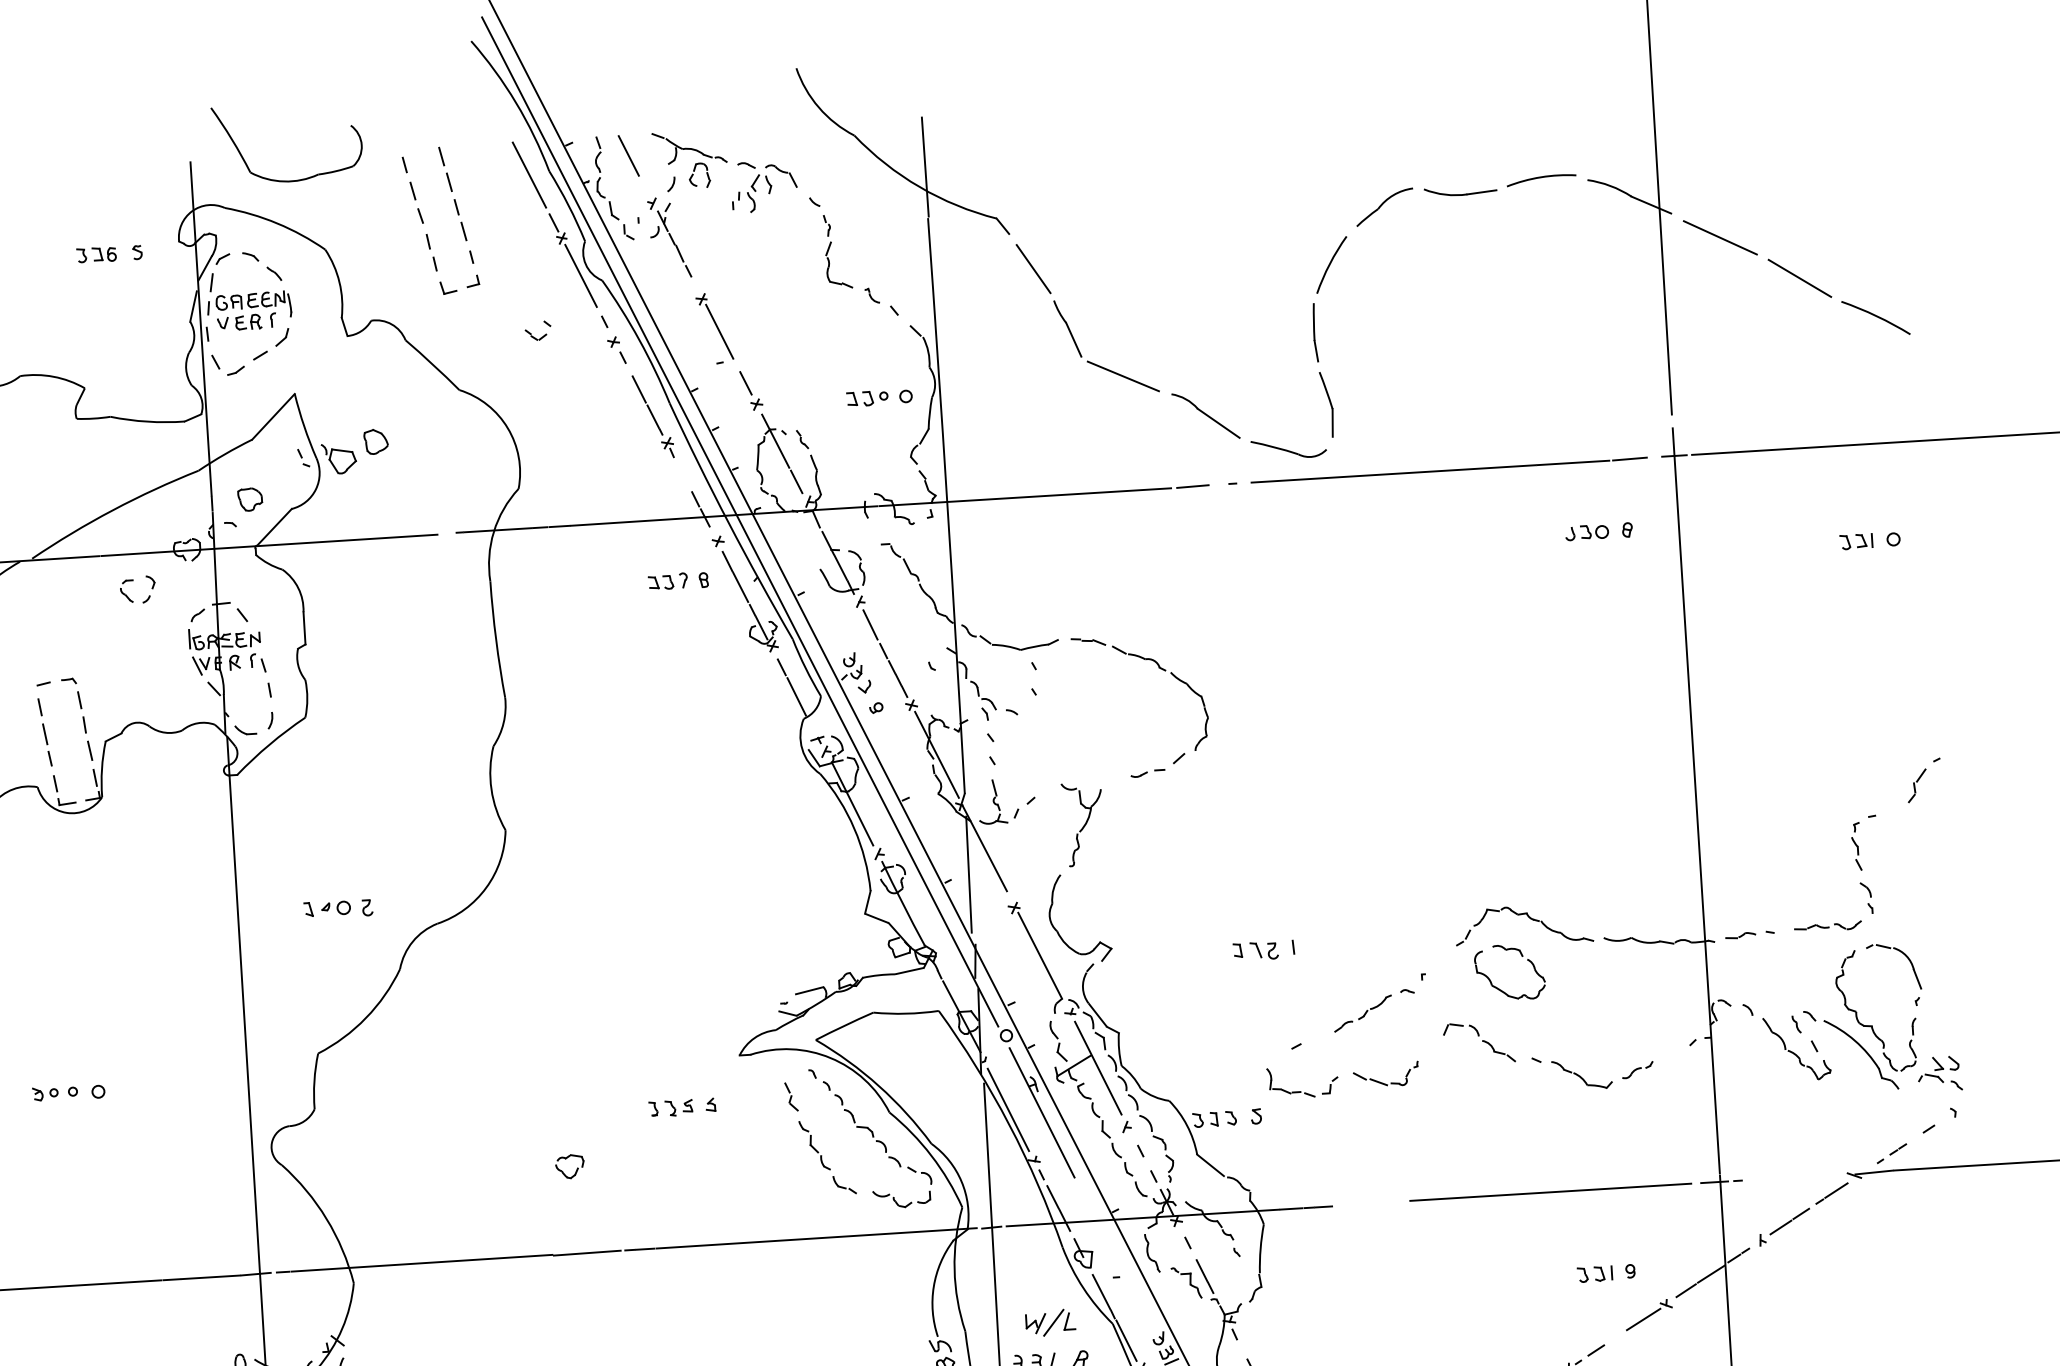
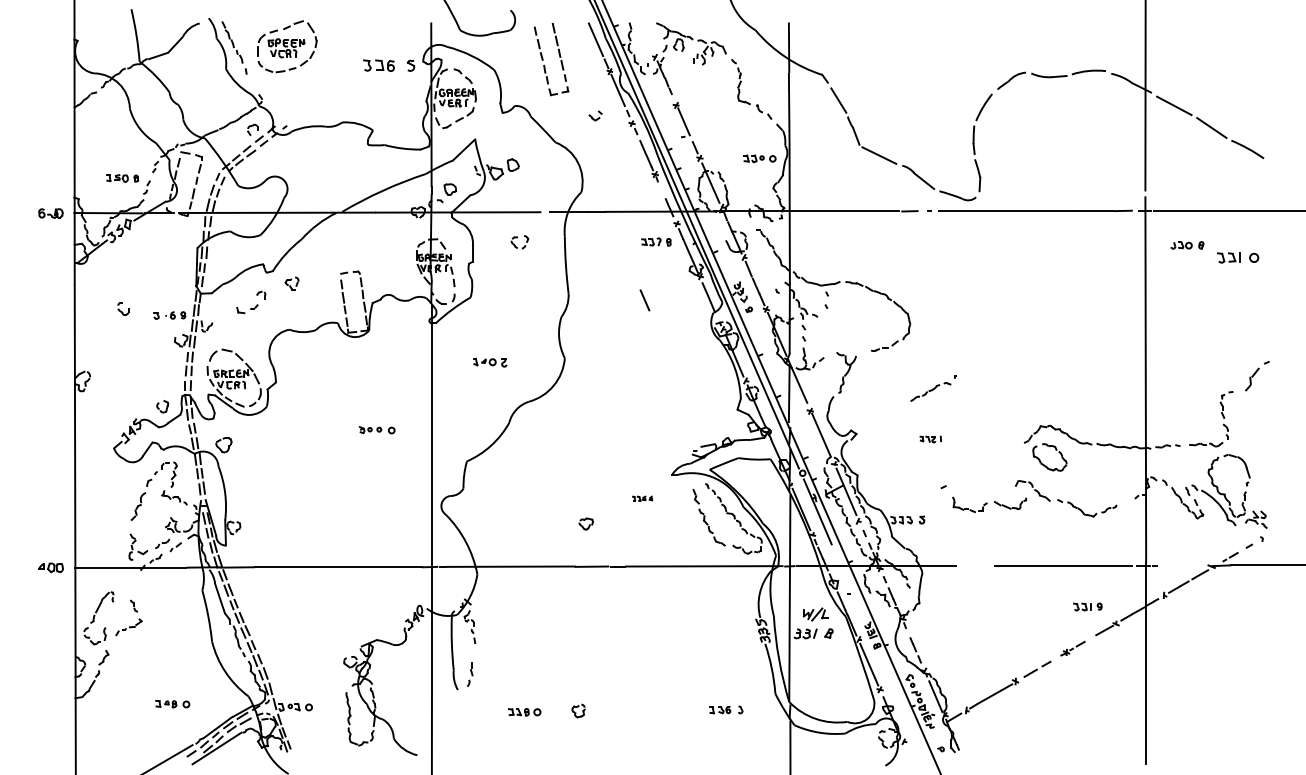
line: (627, 156) -> (644, 300), moved
part: (108, 253) -> (388, 65), size x1.6
part: (1599, 531) -> (1187, 245), moved
part: (1870, 539) -> (1238, 257), size x1.4
part: (137, 590) -> (519, 242), moved
part: (1924, 780) -> (1257, 376), size x1.4
part: (339, 908) -> (490, 362), moved
part: (1263, 950) -> (930, 439), size x0.7
part: (1379, 1003) -> (933, 388), moved
part: (1343, 1079) -> (989, 504), moved
part: (67, 1093) -> (376, 430), moved
part: (681, 1107) -> (642, 498), size x0.6

